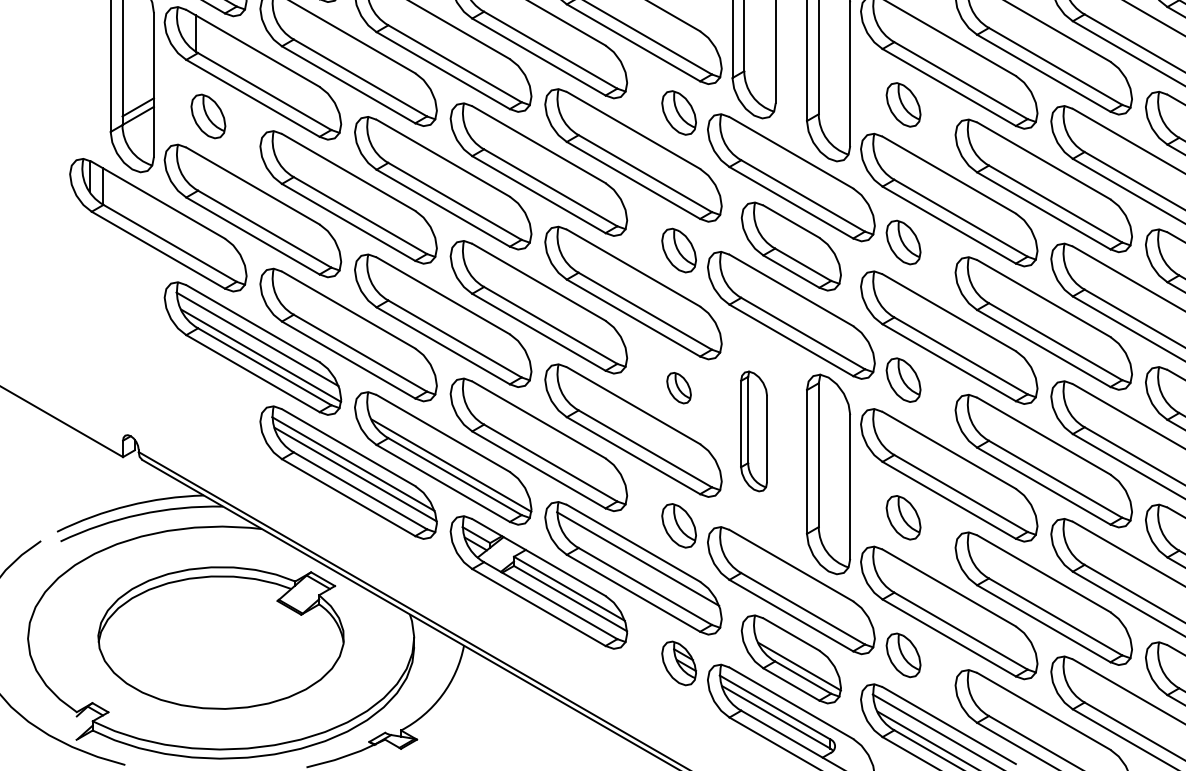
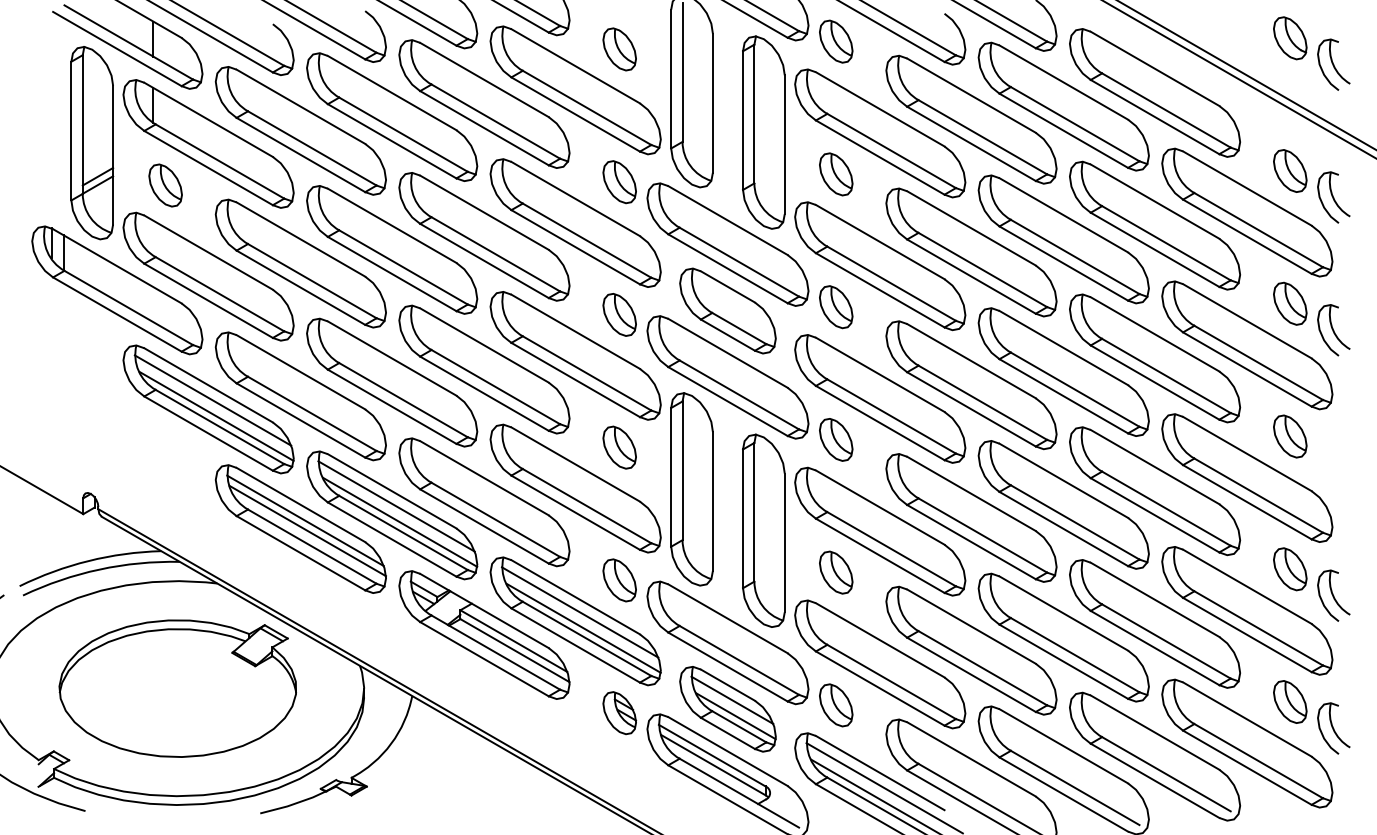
part: (678, 388) -> (619, 447), size x1.43
part: (753, 431) -> (691, 489), size x1.67
line: (447, 449) -> (396, 506), added
line: (641, 574) -> (583, 627), added
line: (796, 649) -> (732, 699), added

